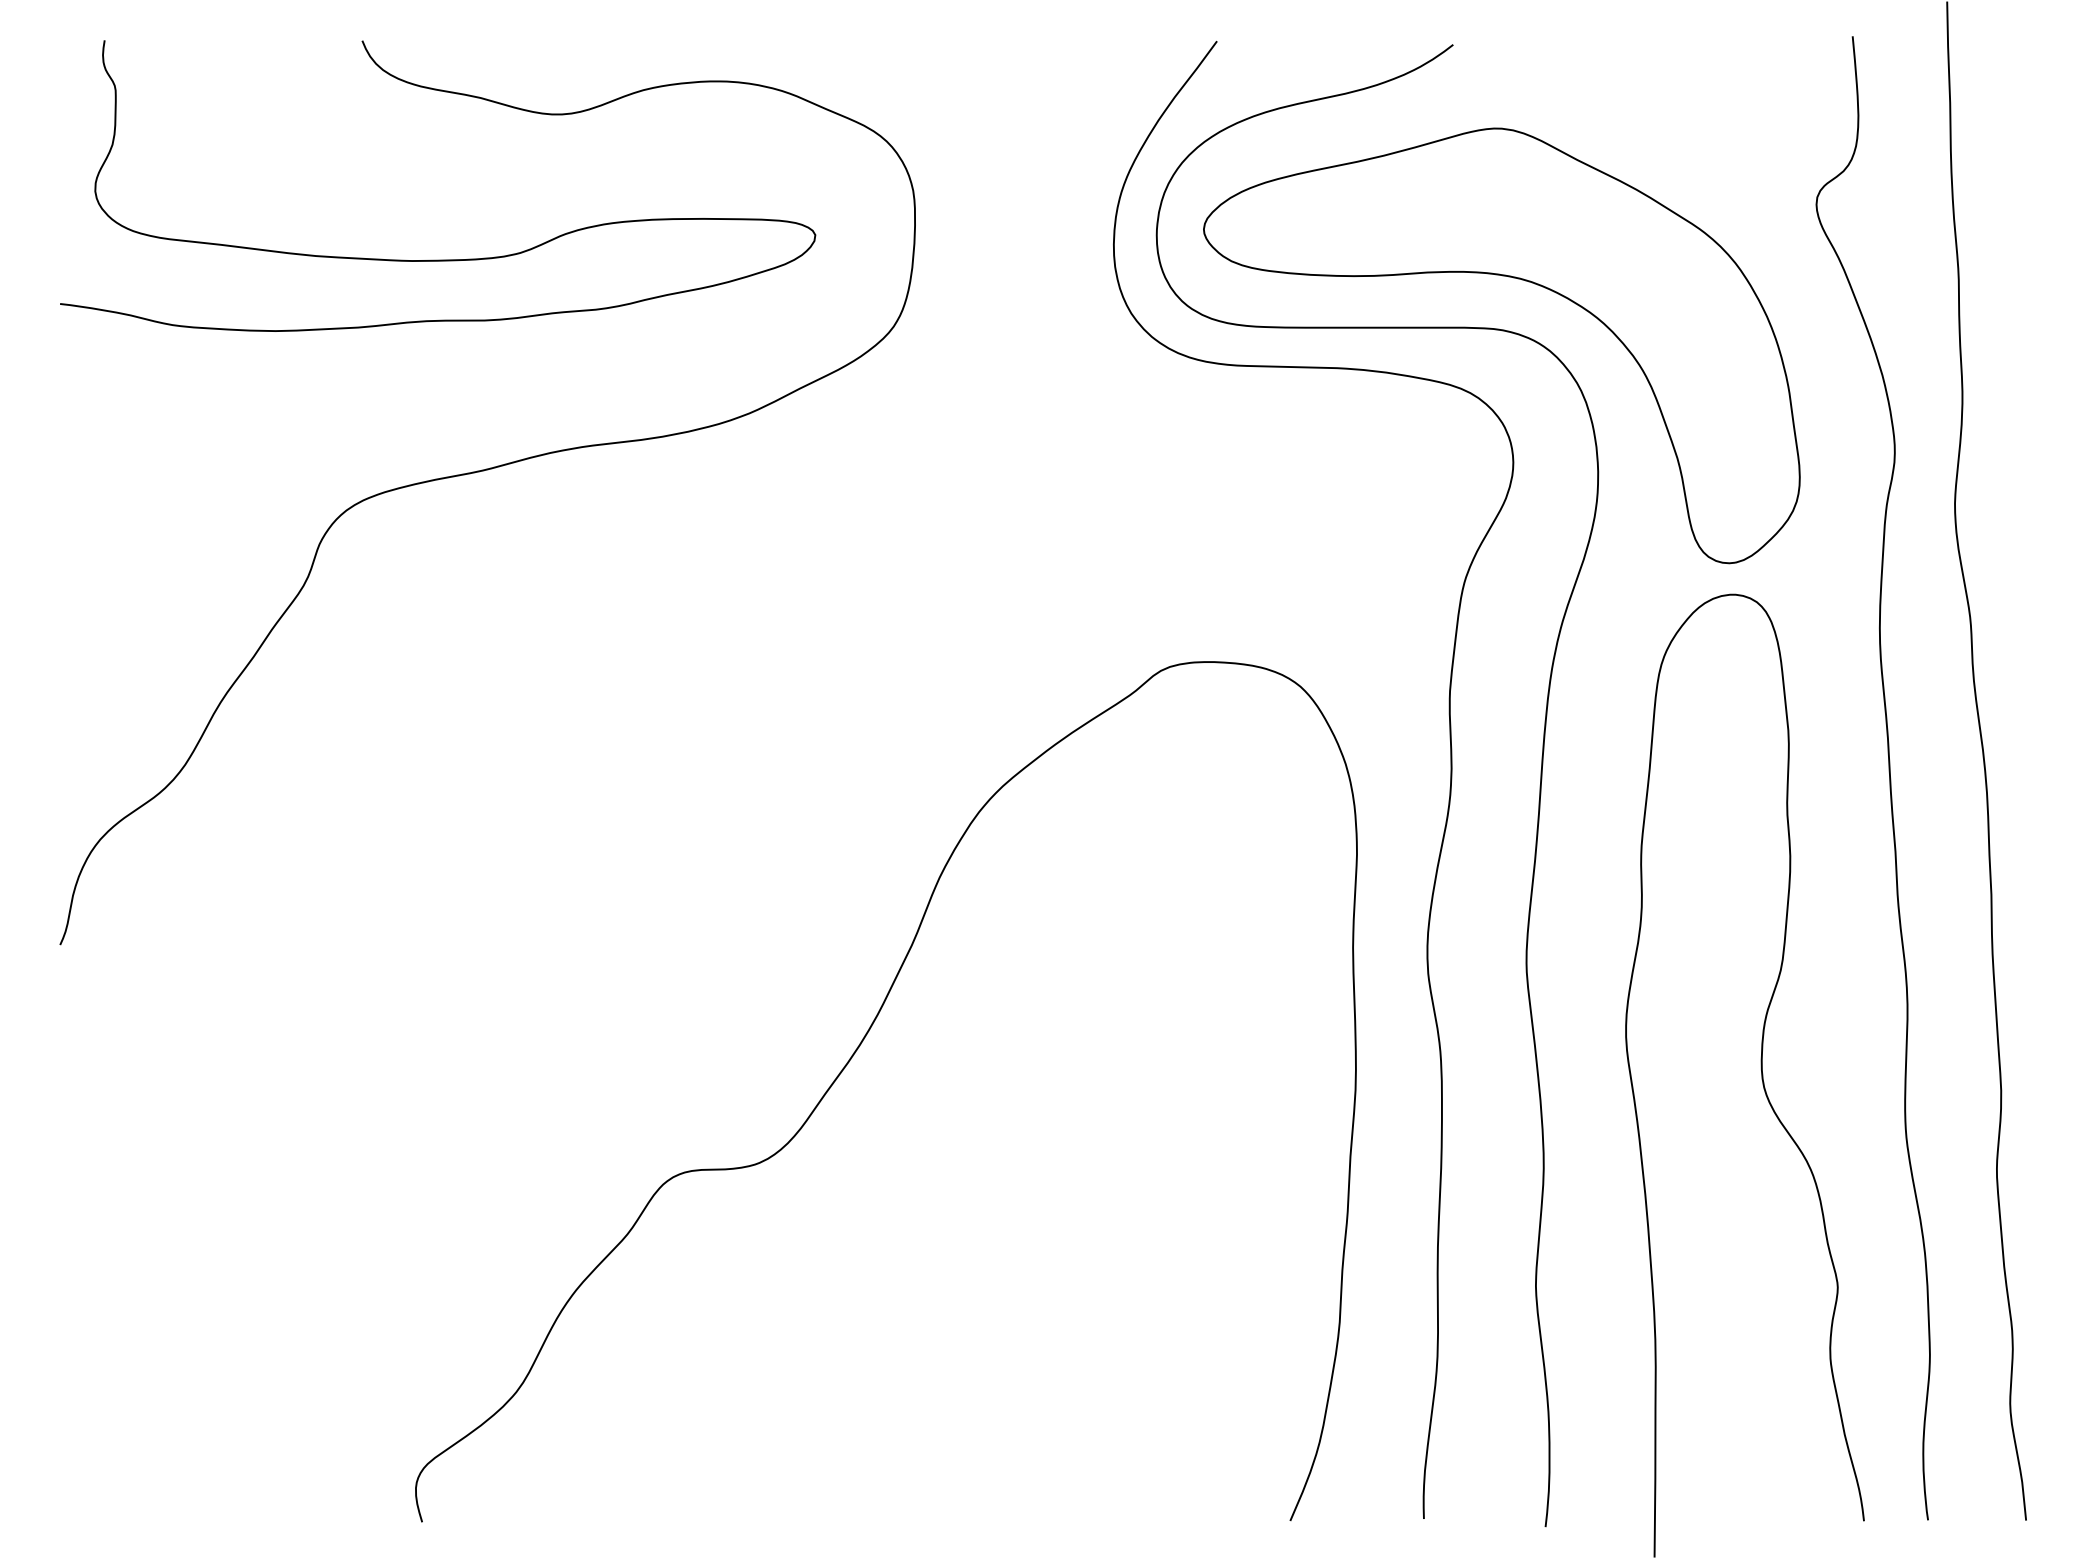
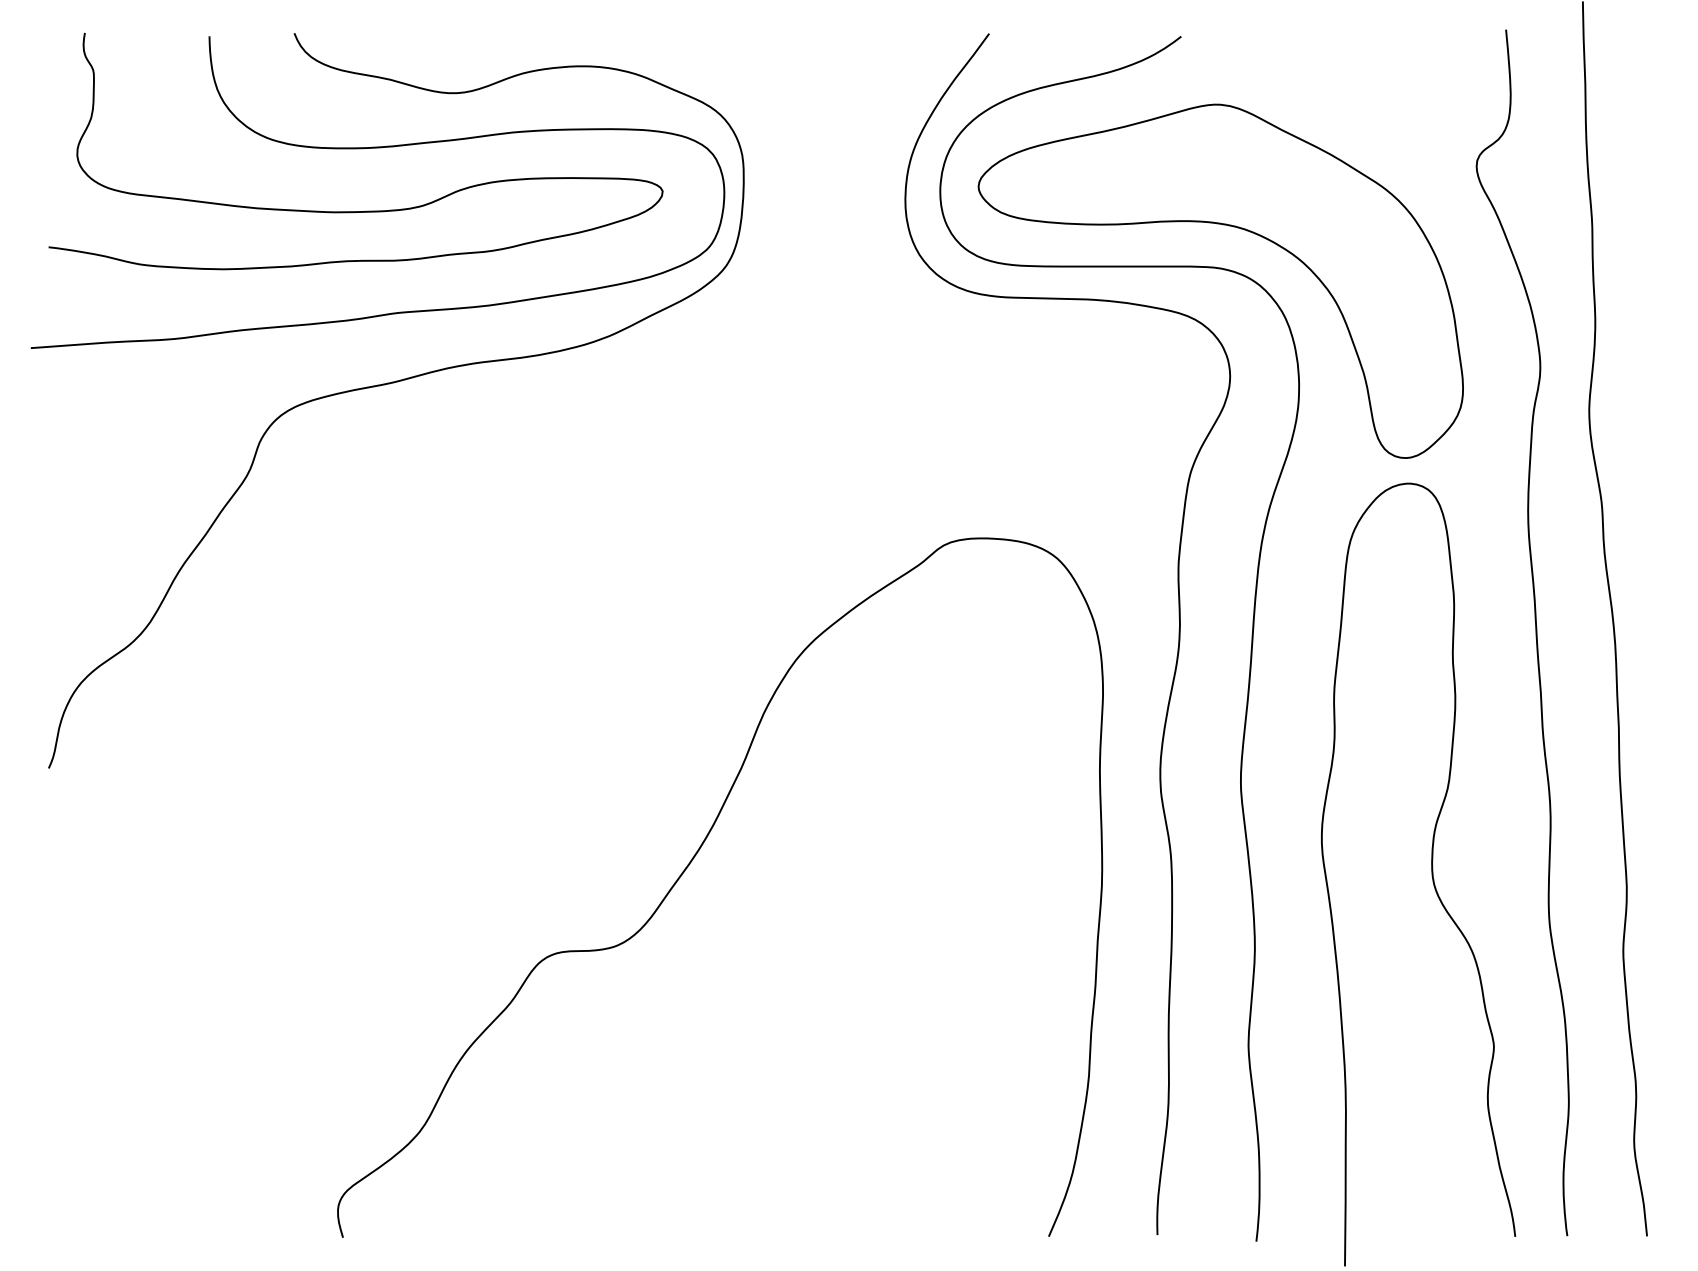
curve: (464, 182) -> (377, 148), added

